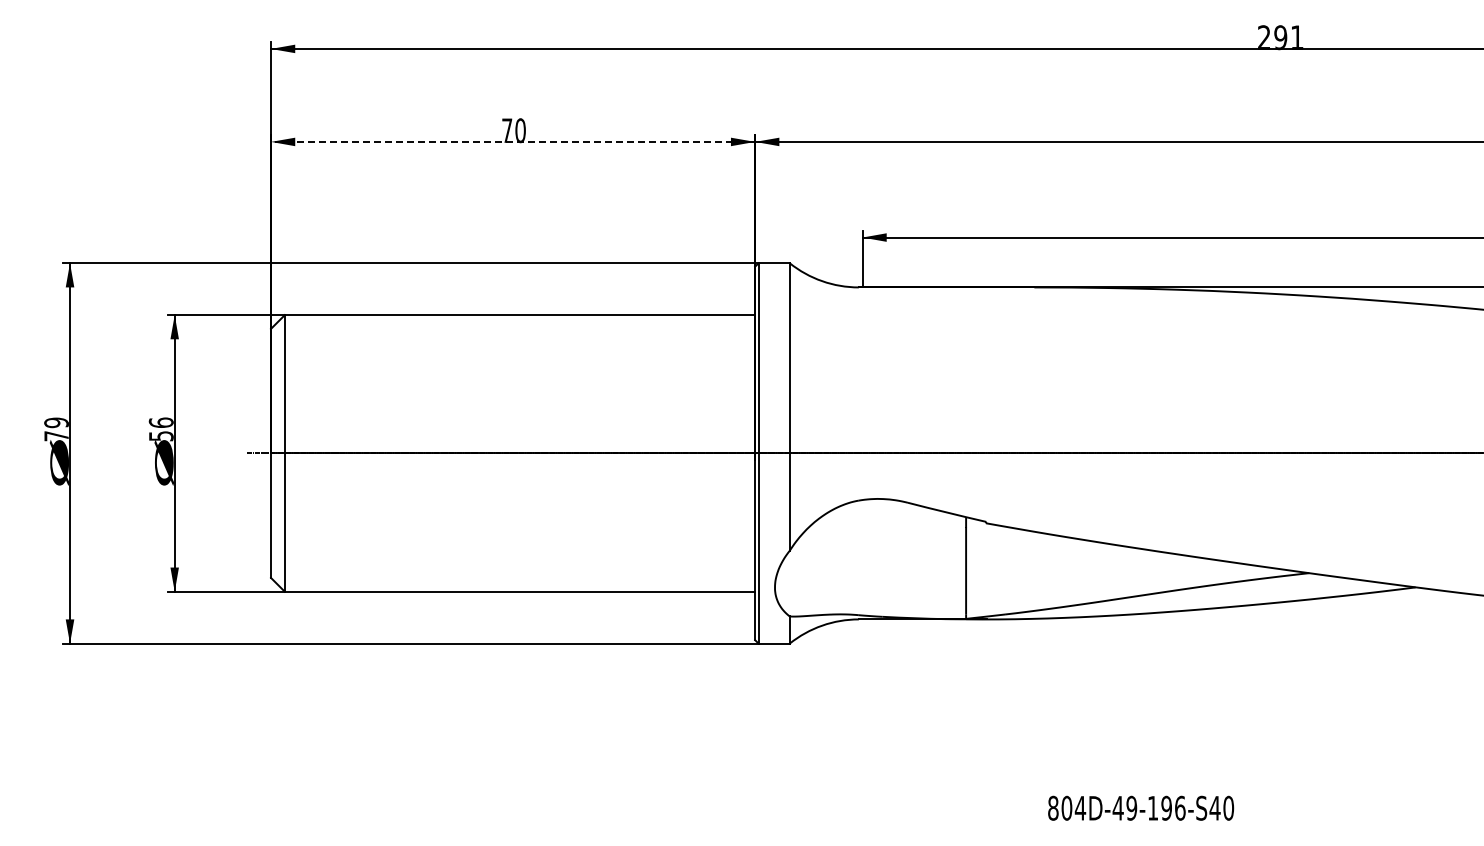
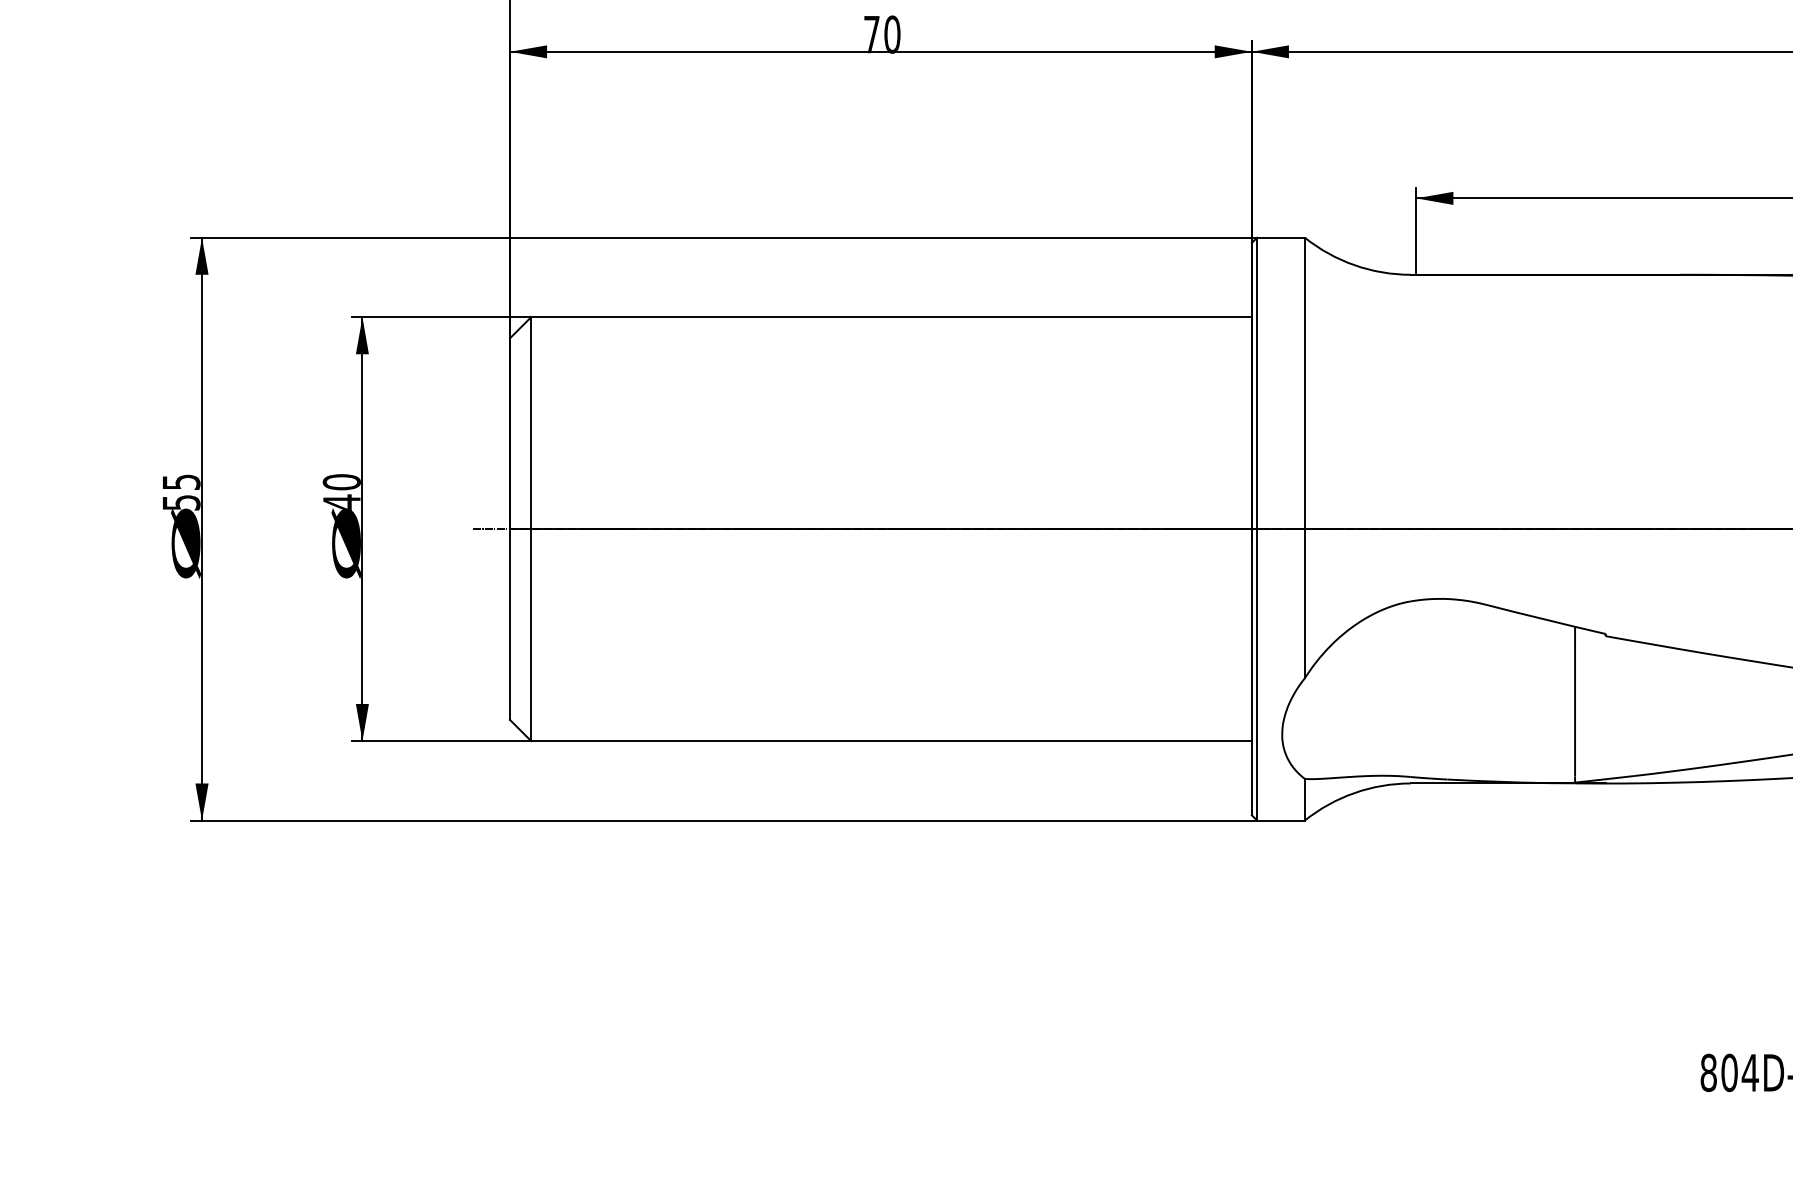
line: (512, 141) -> (880, 51), dashed -> solid
text: (56, 429) -> (181, 492), 79 -> 55
text: (160, 429) -> (340, 492), 56 -> 40

